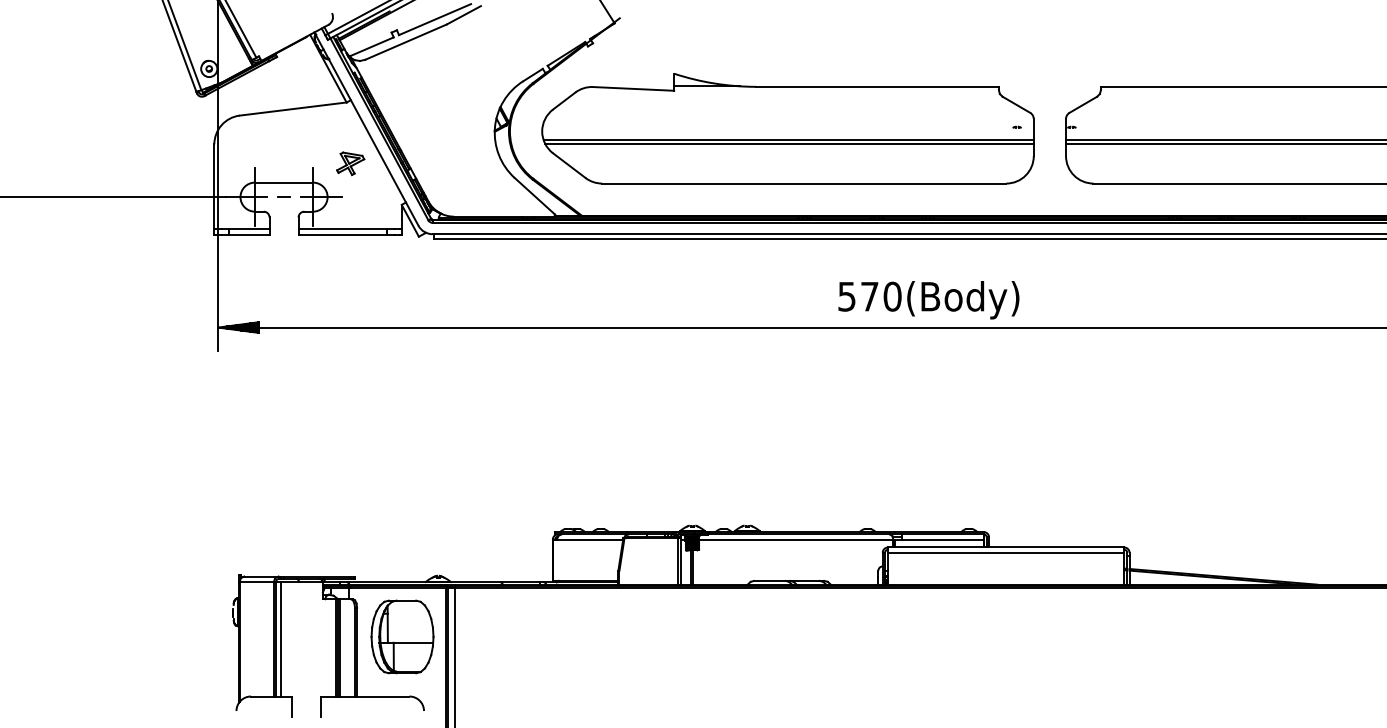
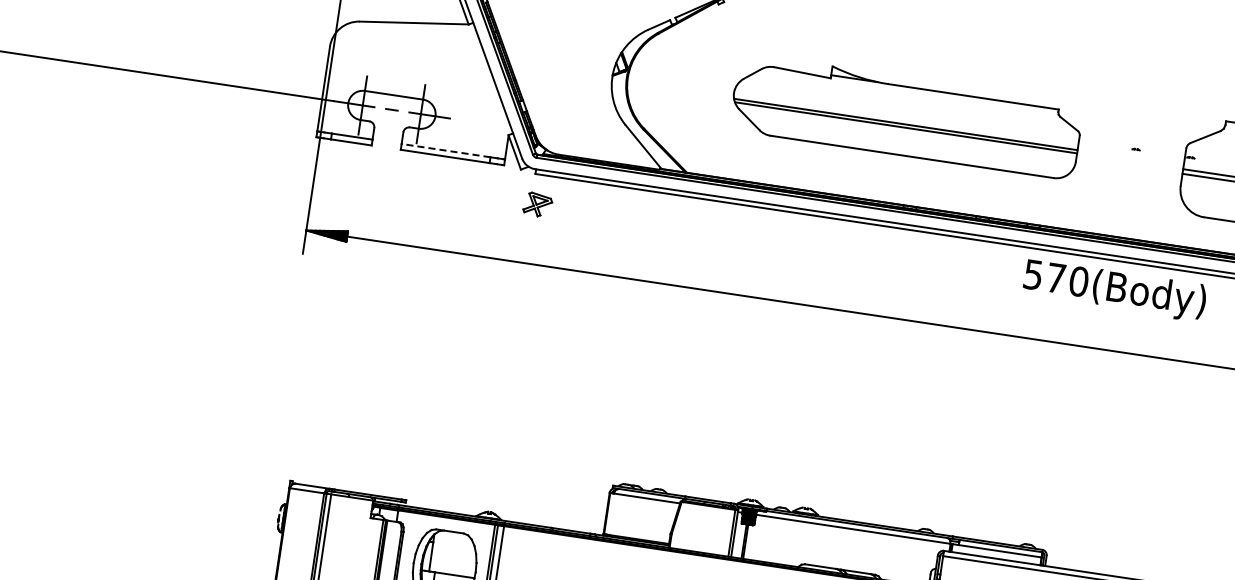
part: (787, 128) -> (906, 116), size x0.7
part: (350, 163) -> (537, 204), moved
line: (342, 229) -> (445, 150), solid -> dashed
text: (928, 300) -> (1114, 290), moved

